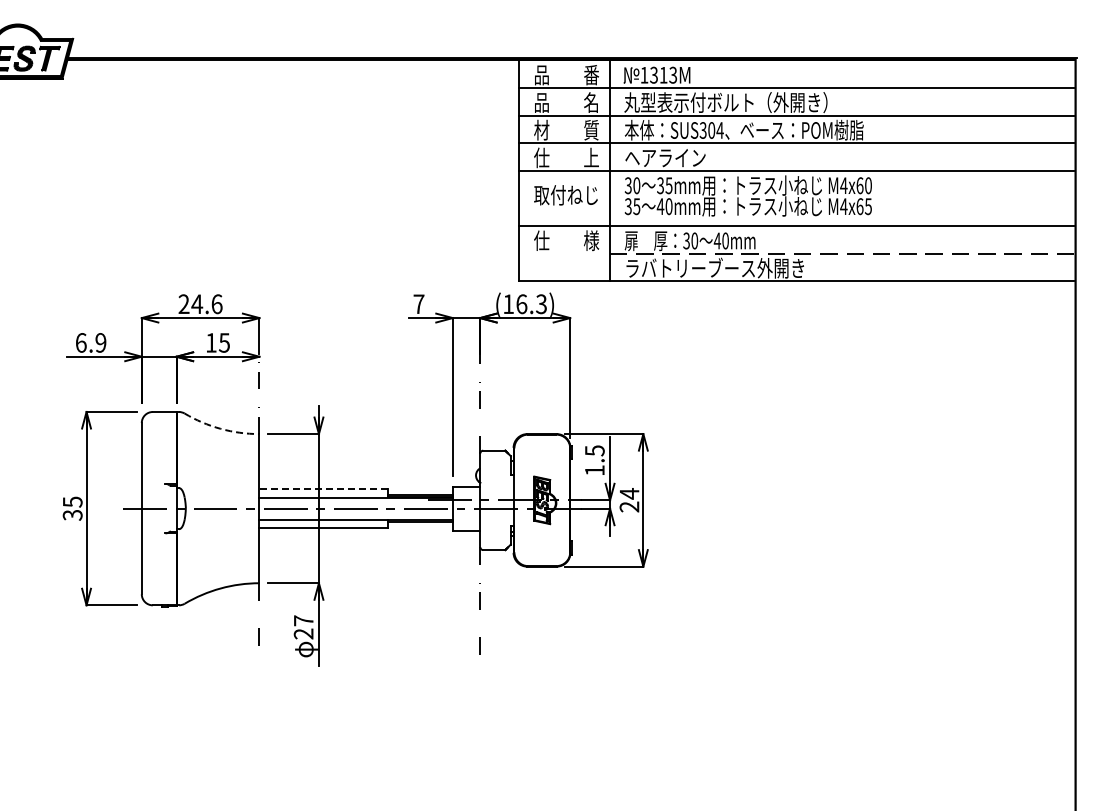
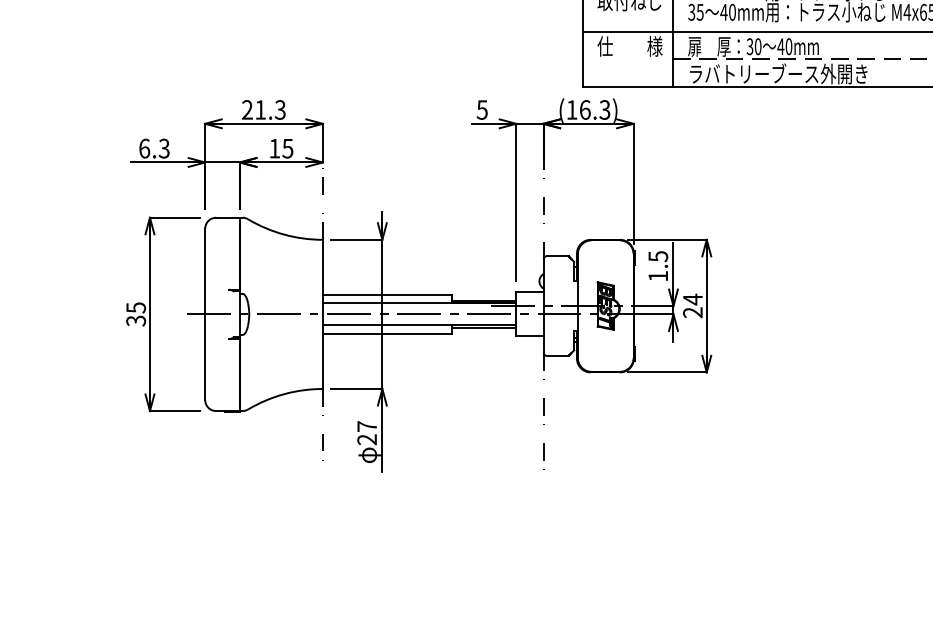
text: (206, 304) -> (269, 110), 24.6 -> 21.3
text: (418, 304) -> (481, 110), 7 -> 5
text: (100, 342) -> (163, 148), 6.9 -> 6.3
arc: (220, 428) -> (283, 234), dashed -> solid
line: (323, 489) -> (386, 295), dashed -> solid

